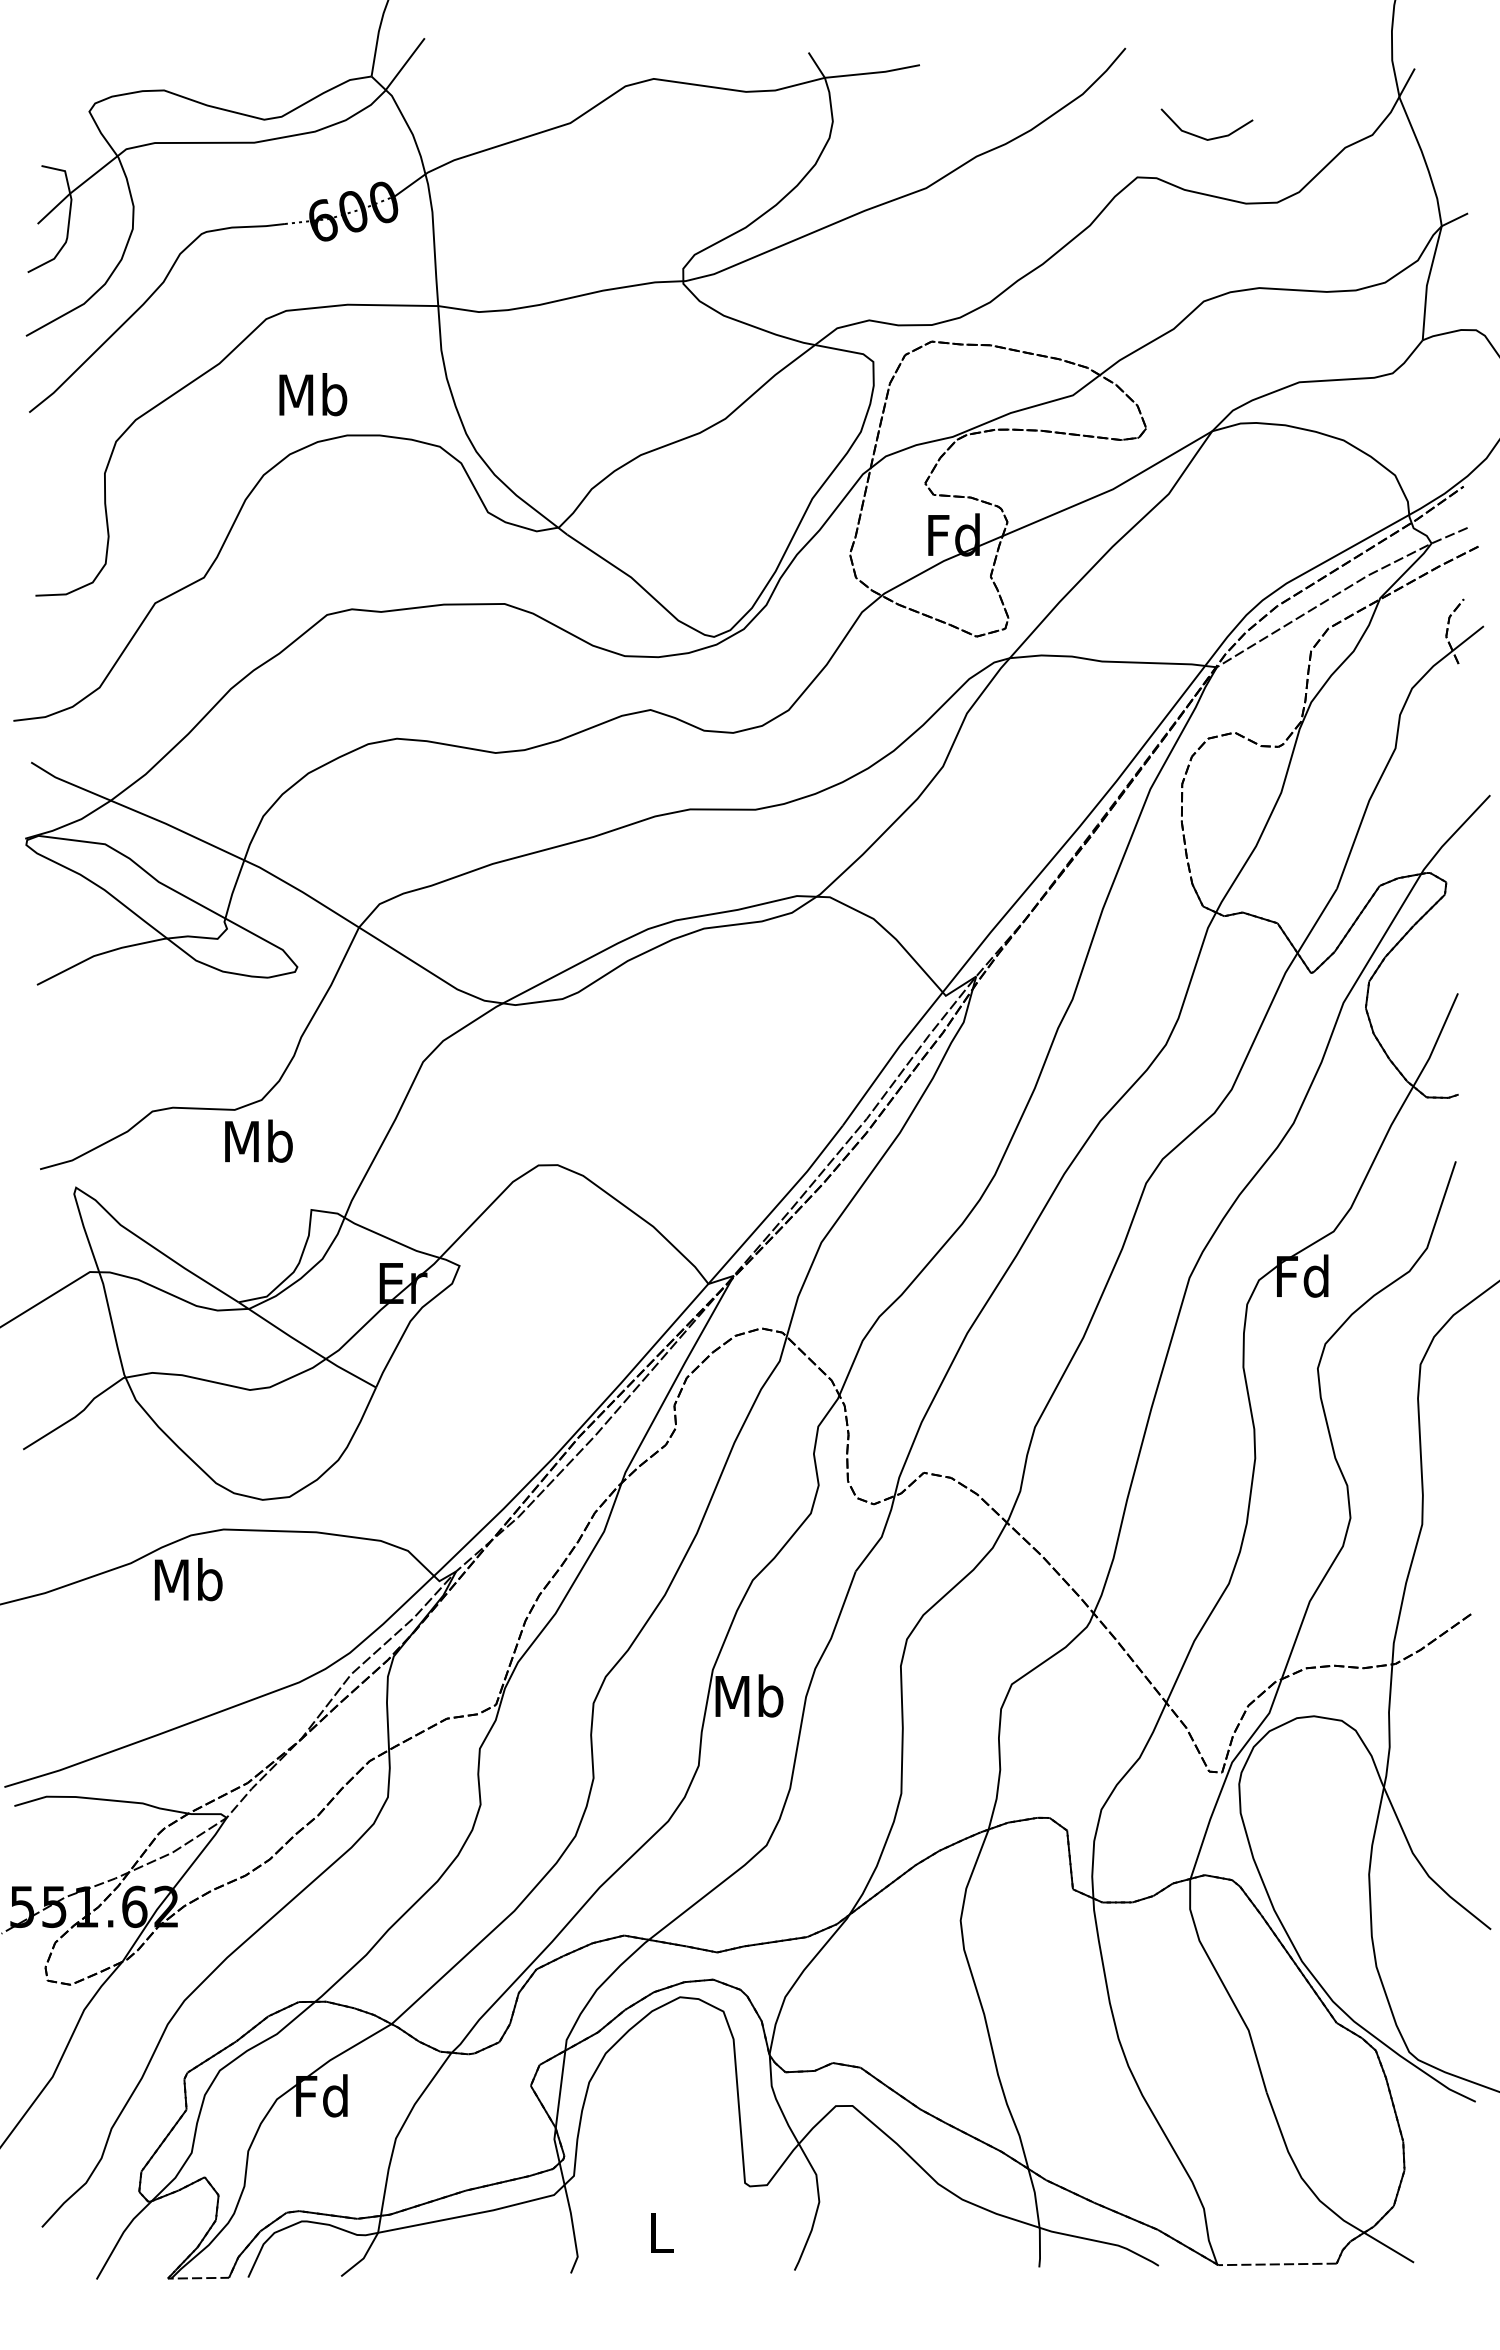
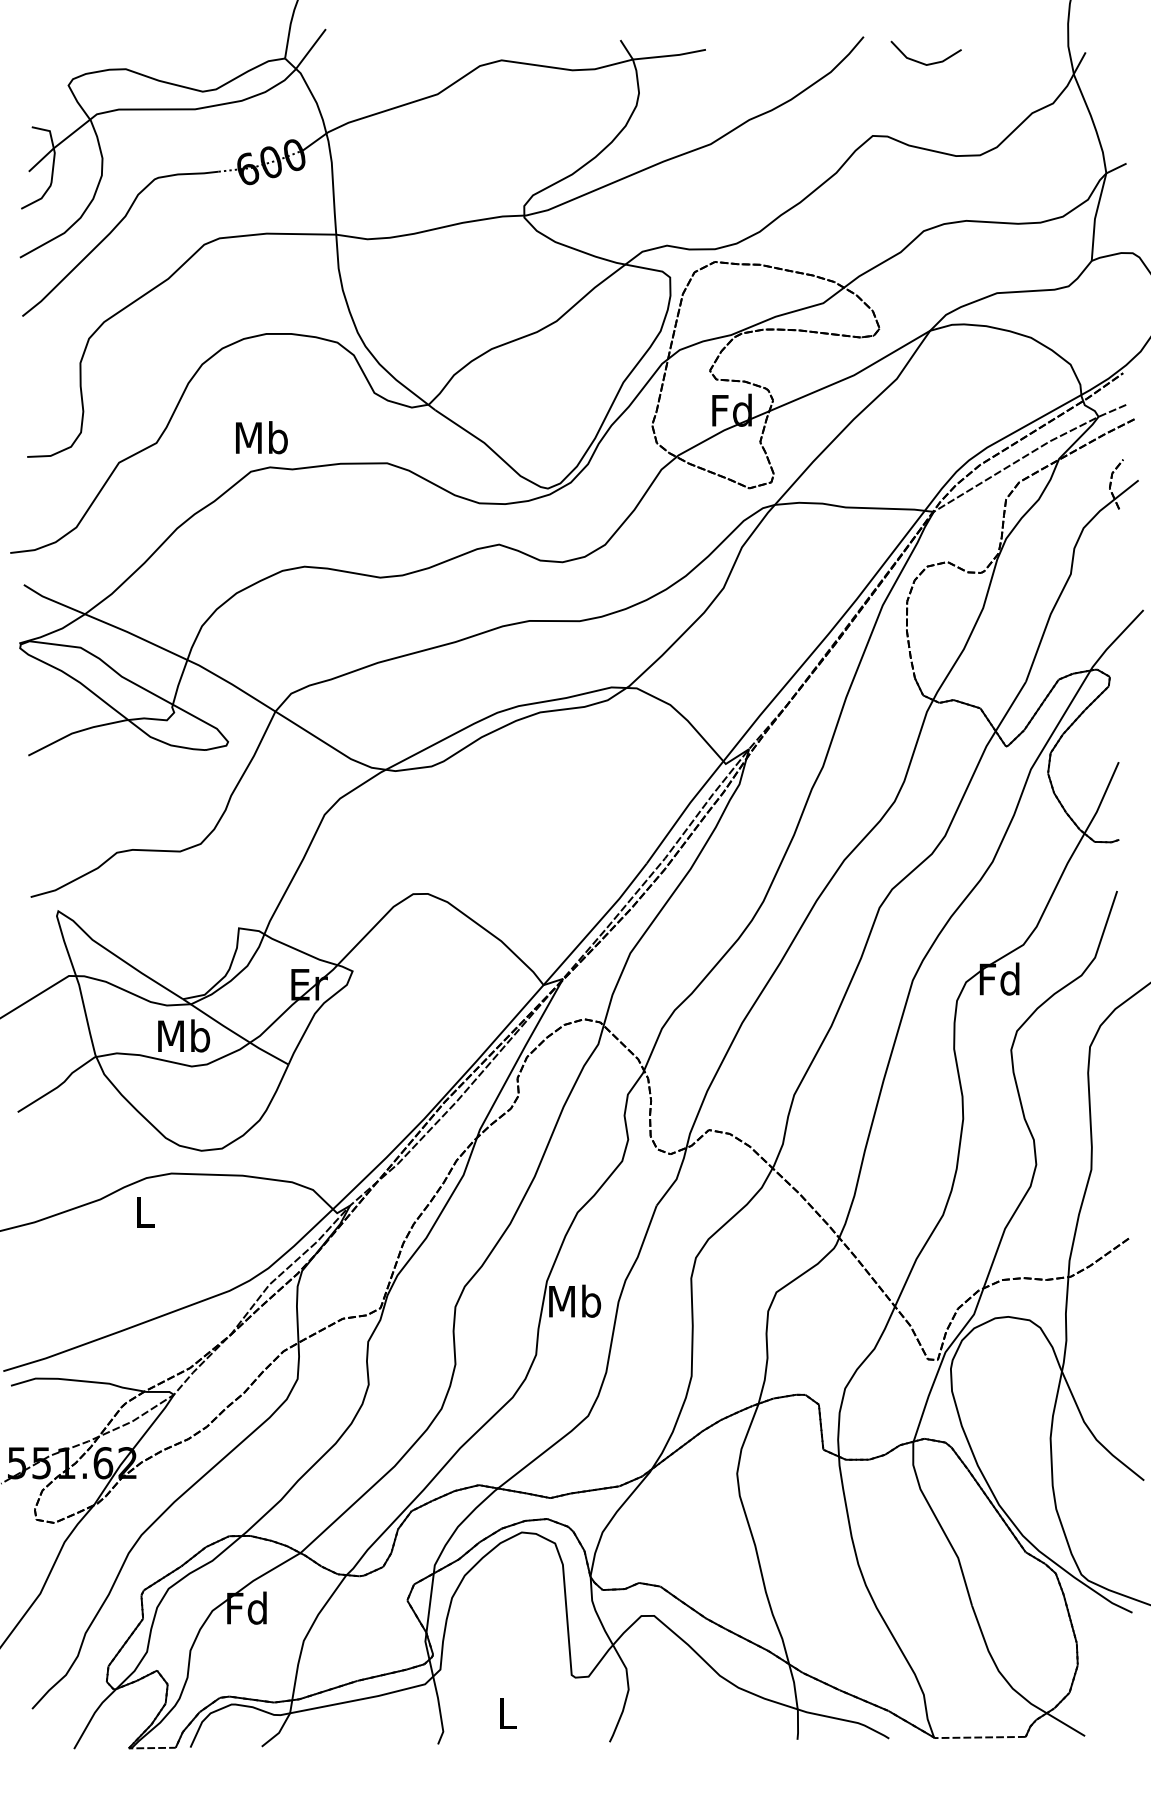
line: (1201, 136) -> (921, 62), moved
text: (313, 394) -> (262, 437), moved
text: (258, 1140) -> (183, 1035), moved
text: (188, 1579) -> (144, 1211), Mb -> L

